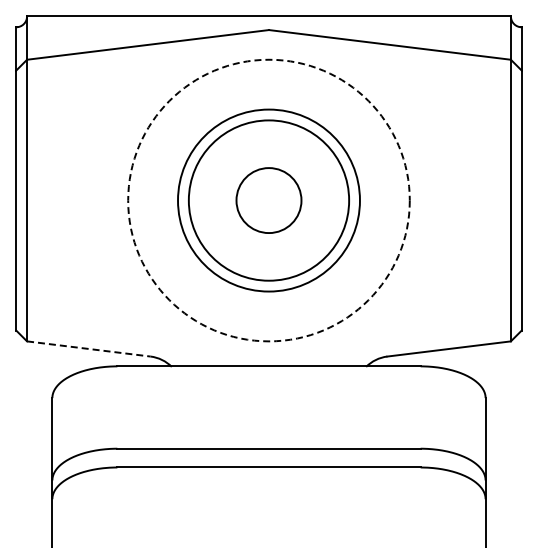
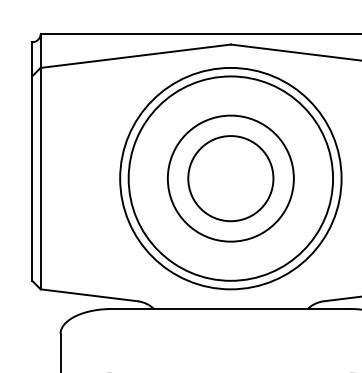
circle: (268, 200) -> (230, 178), dashed -> solid
circle: (268, 200) -> (230, 178), size x1.43
circle: (268, 200) -> (230, 178), size x1.67
line: (89, 349) -> (89, 295), dashed -> solid

